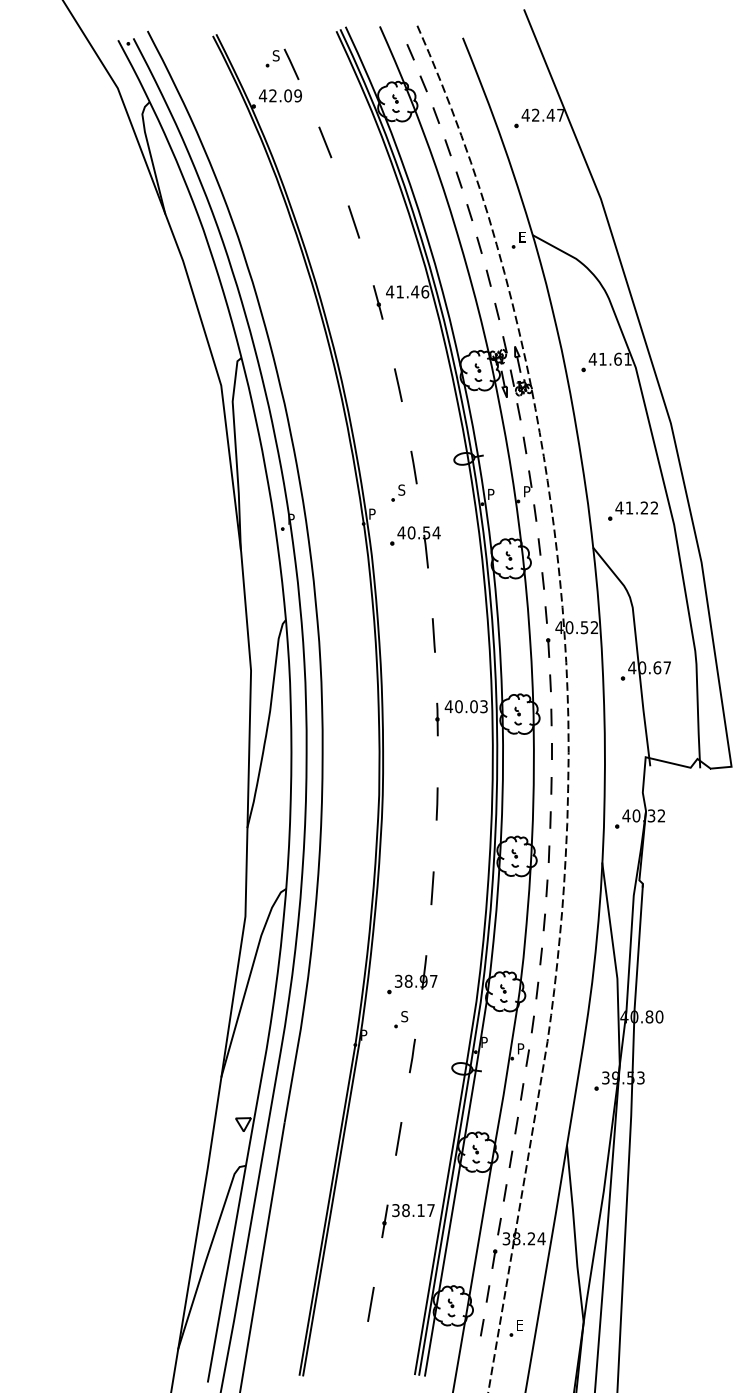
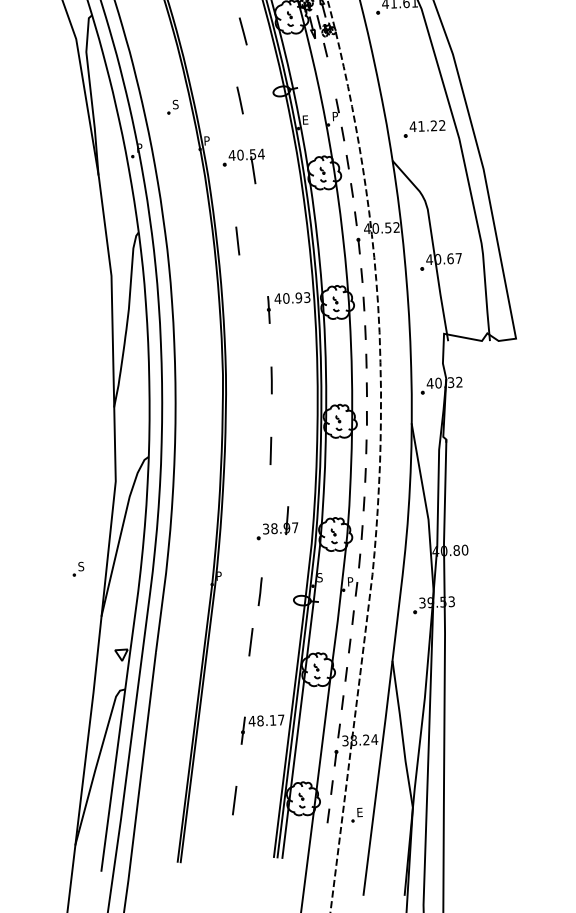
line: (398, 384) -> (243, 30), moved
line: (524, 445) -> (331, 78), removed
part: (398, 492) -> (173, 106), moved
text: (491, 493) -> (305, 119), P -> E
line: (433, 635) -> (237, 241), moved
text: (473, 706) -> (298, 297), 40.03 -> 40.93
part: (412, 974) -> (277, 522), moved
part: (401, 1019) -> (78, 569), moved
text: (484, 1042) -> (319, 577), P -> S
line: (398, 1138) -> (250, 641), moved
text: (395, 1210) -> (251, 721), 38.17 -> 48.17

